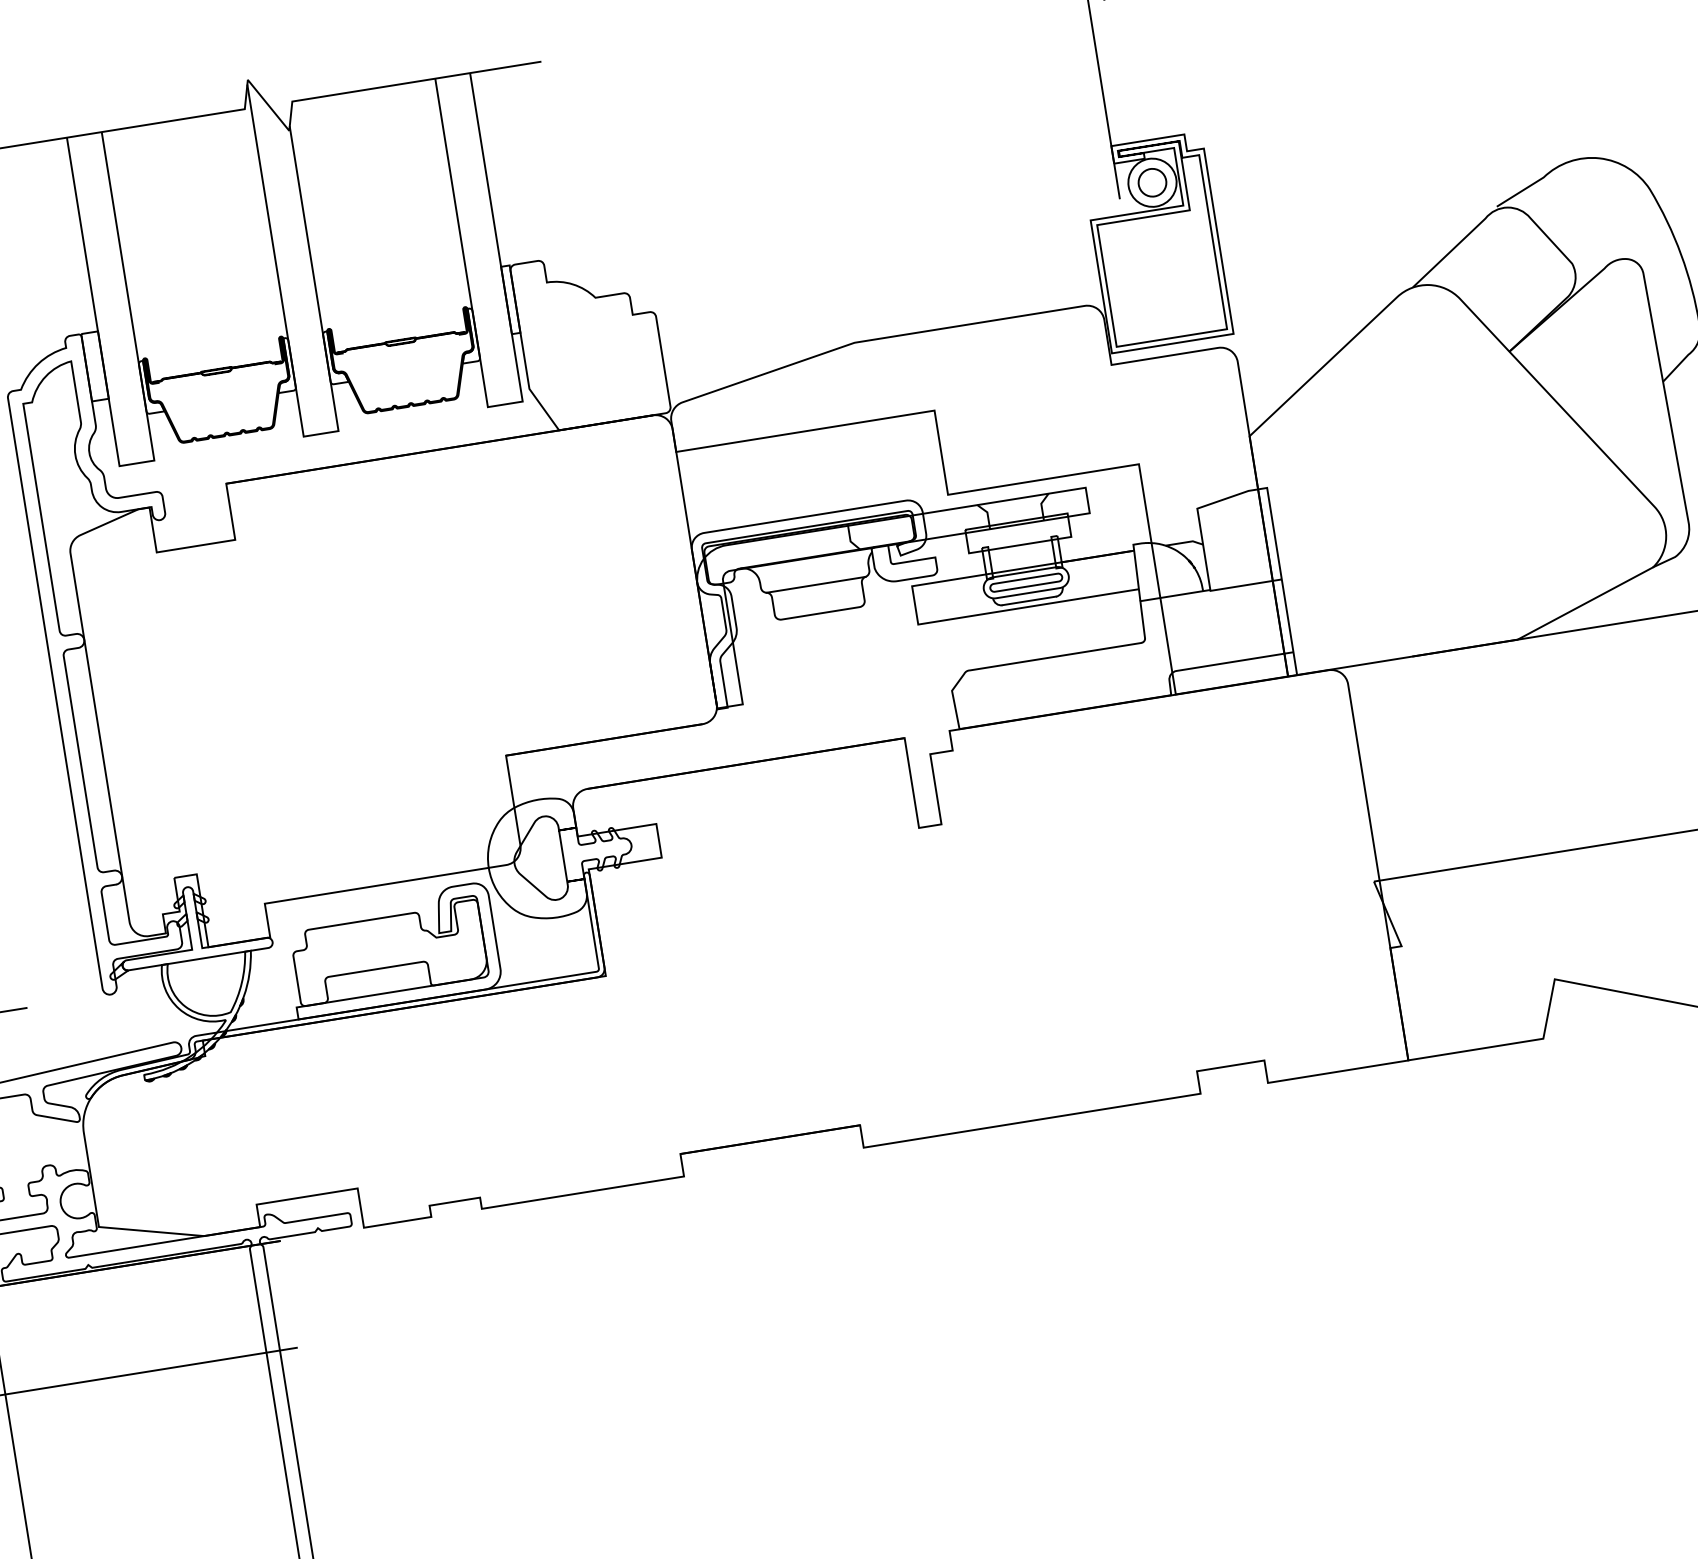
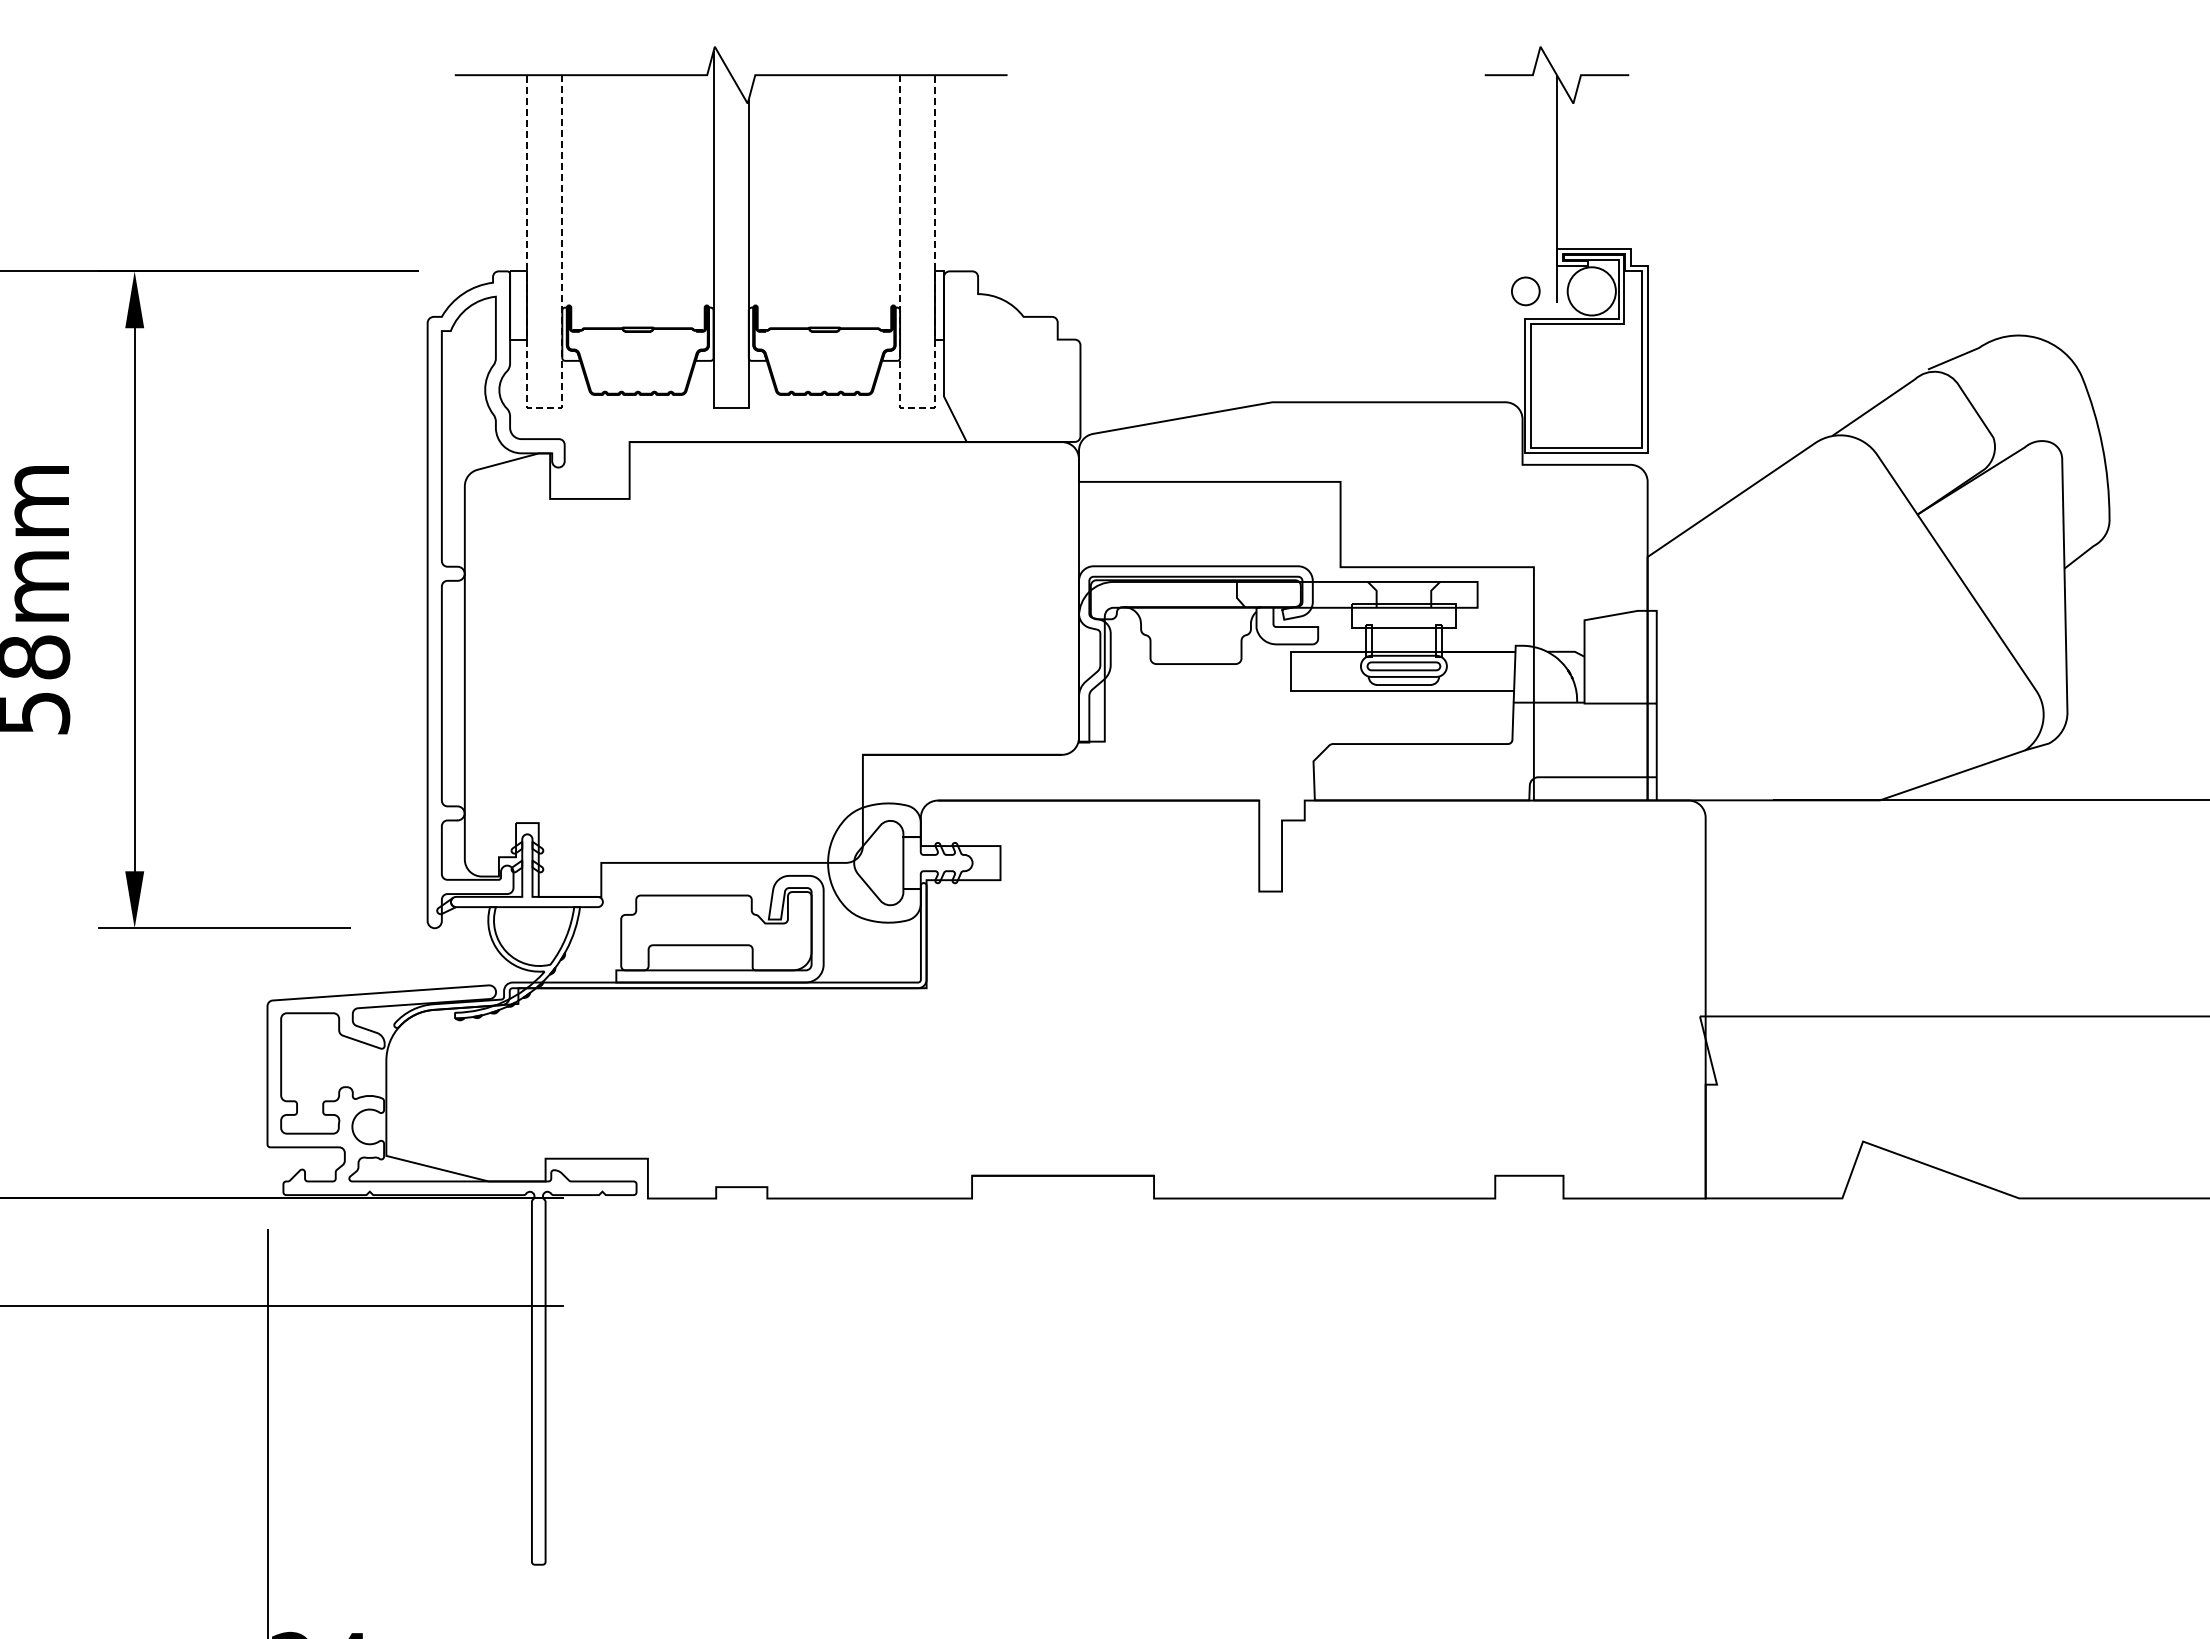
circle: (1152, 182) -> (1525, 291), moved
line: (505, 404) -> (917, 407), solid -> dashed
line: (136, 463) -> (544, 407), solid -> dashed
line: (815, 585) -> (1195, 635), removed

